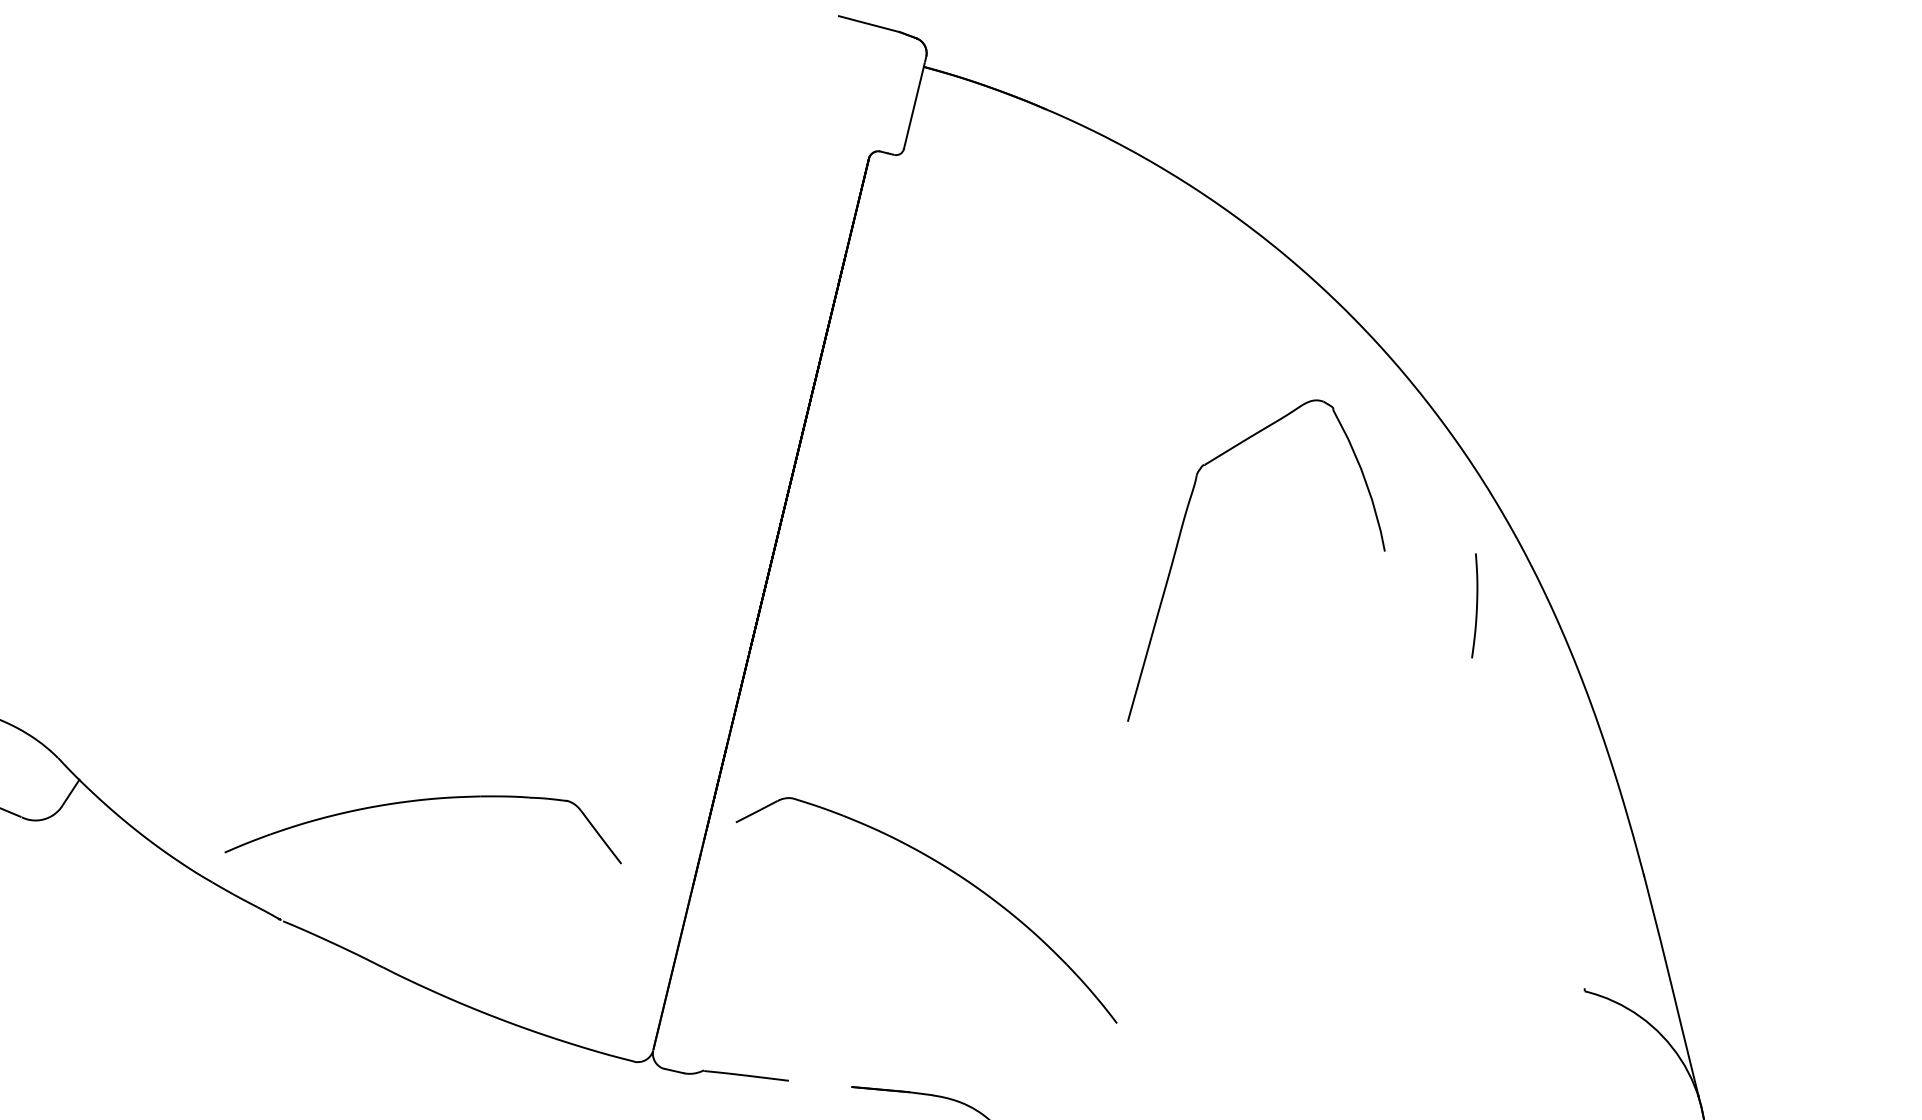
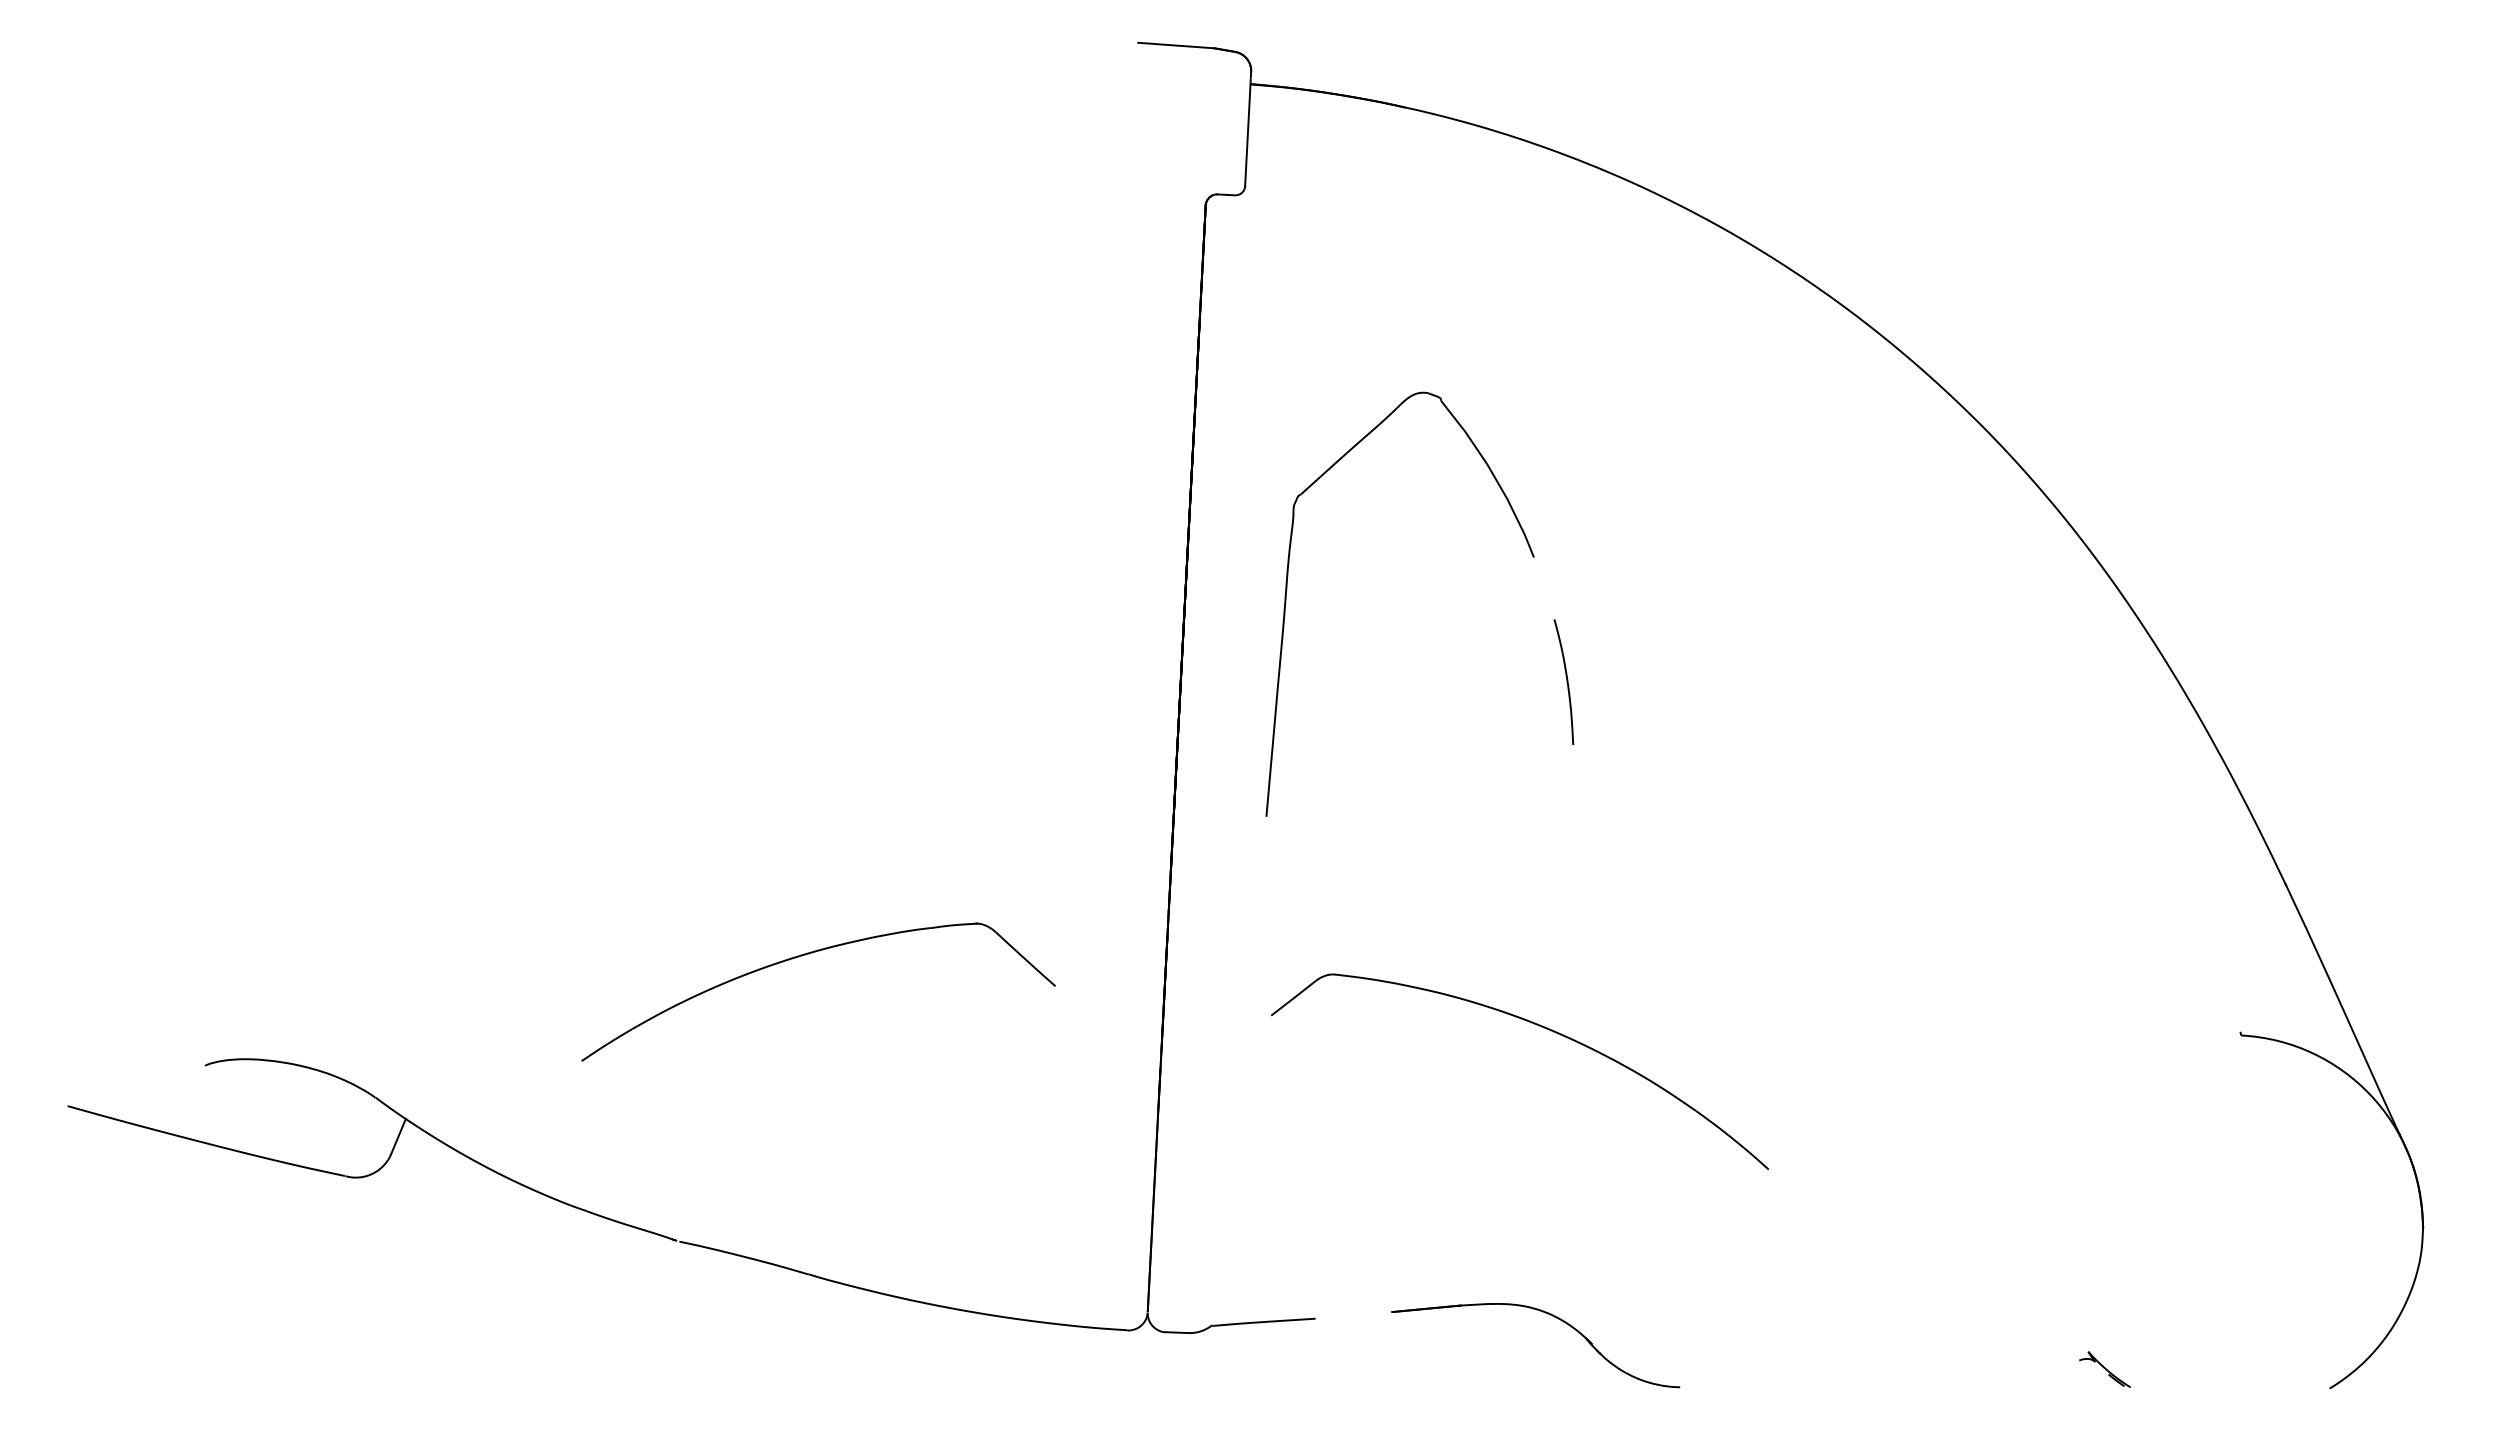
part: (1179, 540) -> (1287, 590), moved
curve: (1476, 605) -> (1566, 681), moved
part: (422, 800) -> (805, 955), moved
part: (950, 870) -> (1536, 1025), moved

